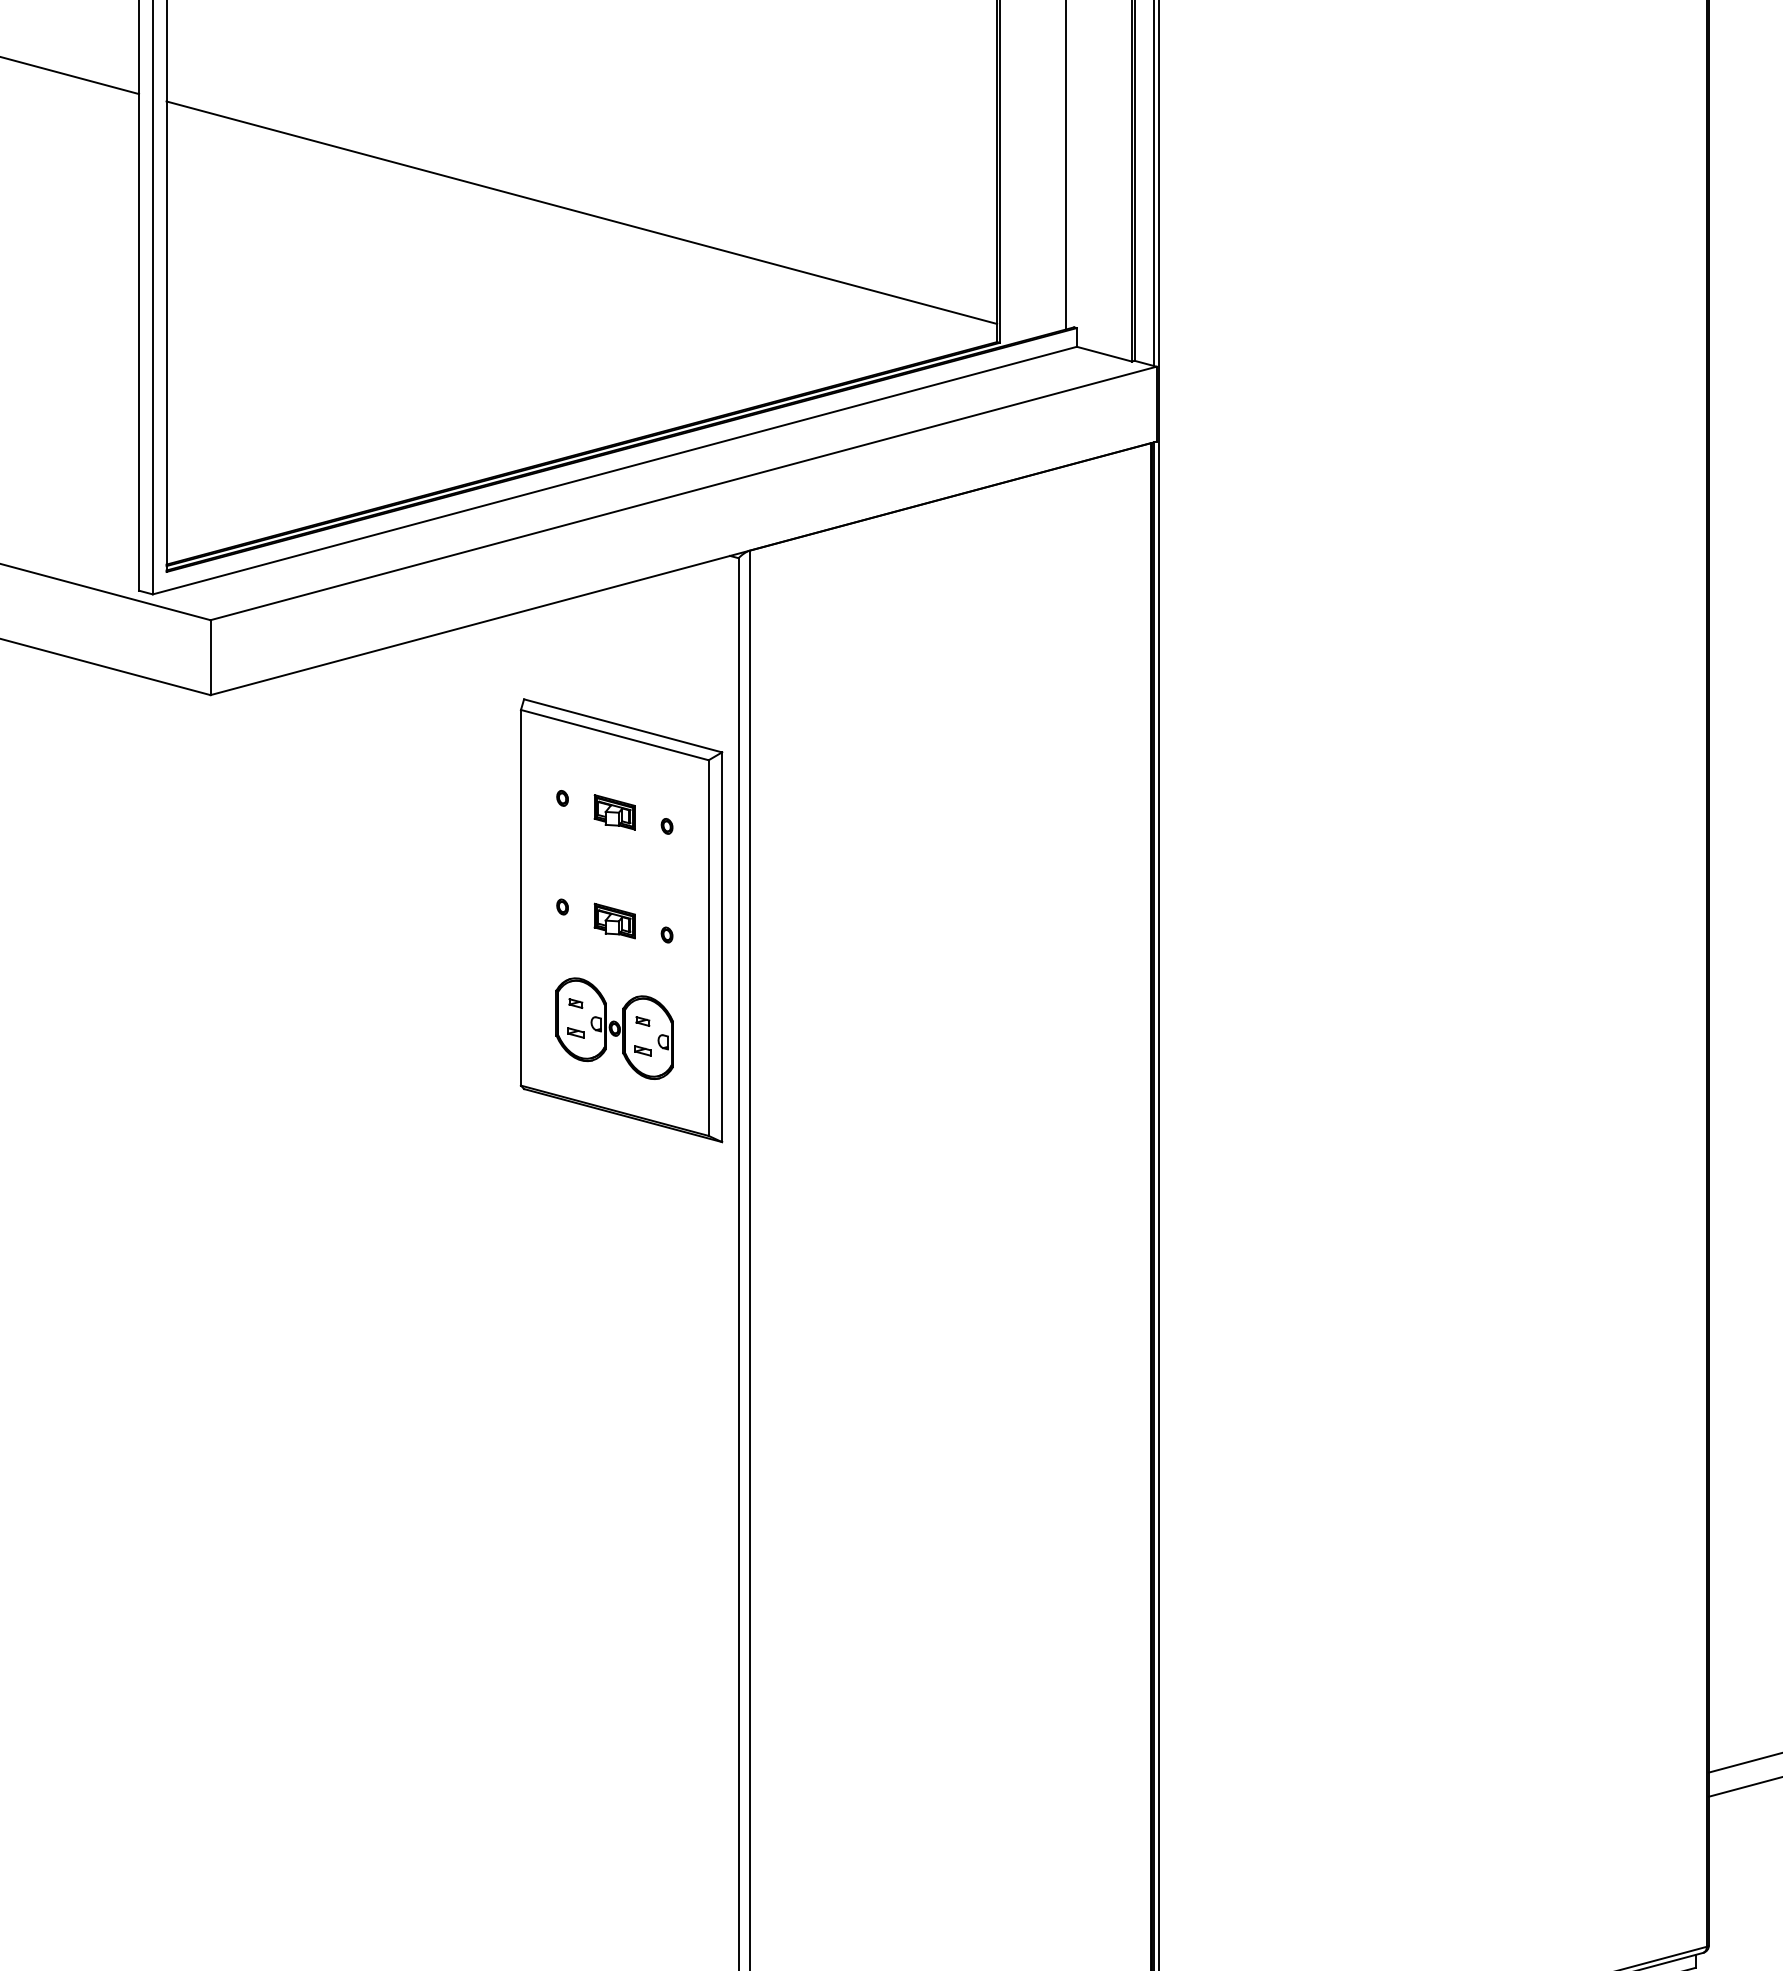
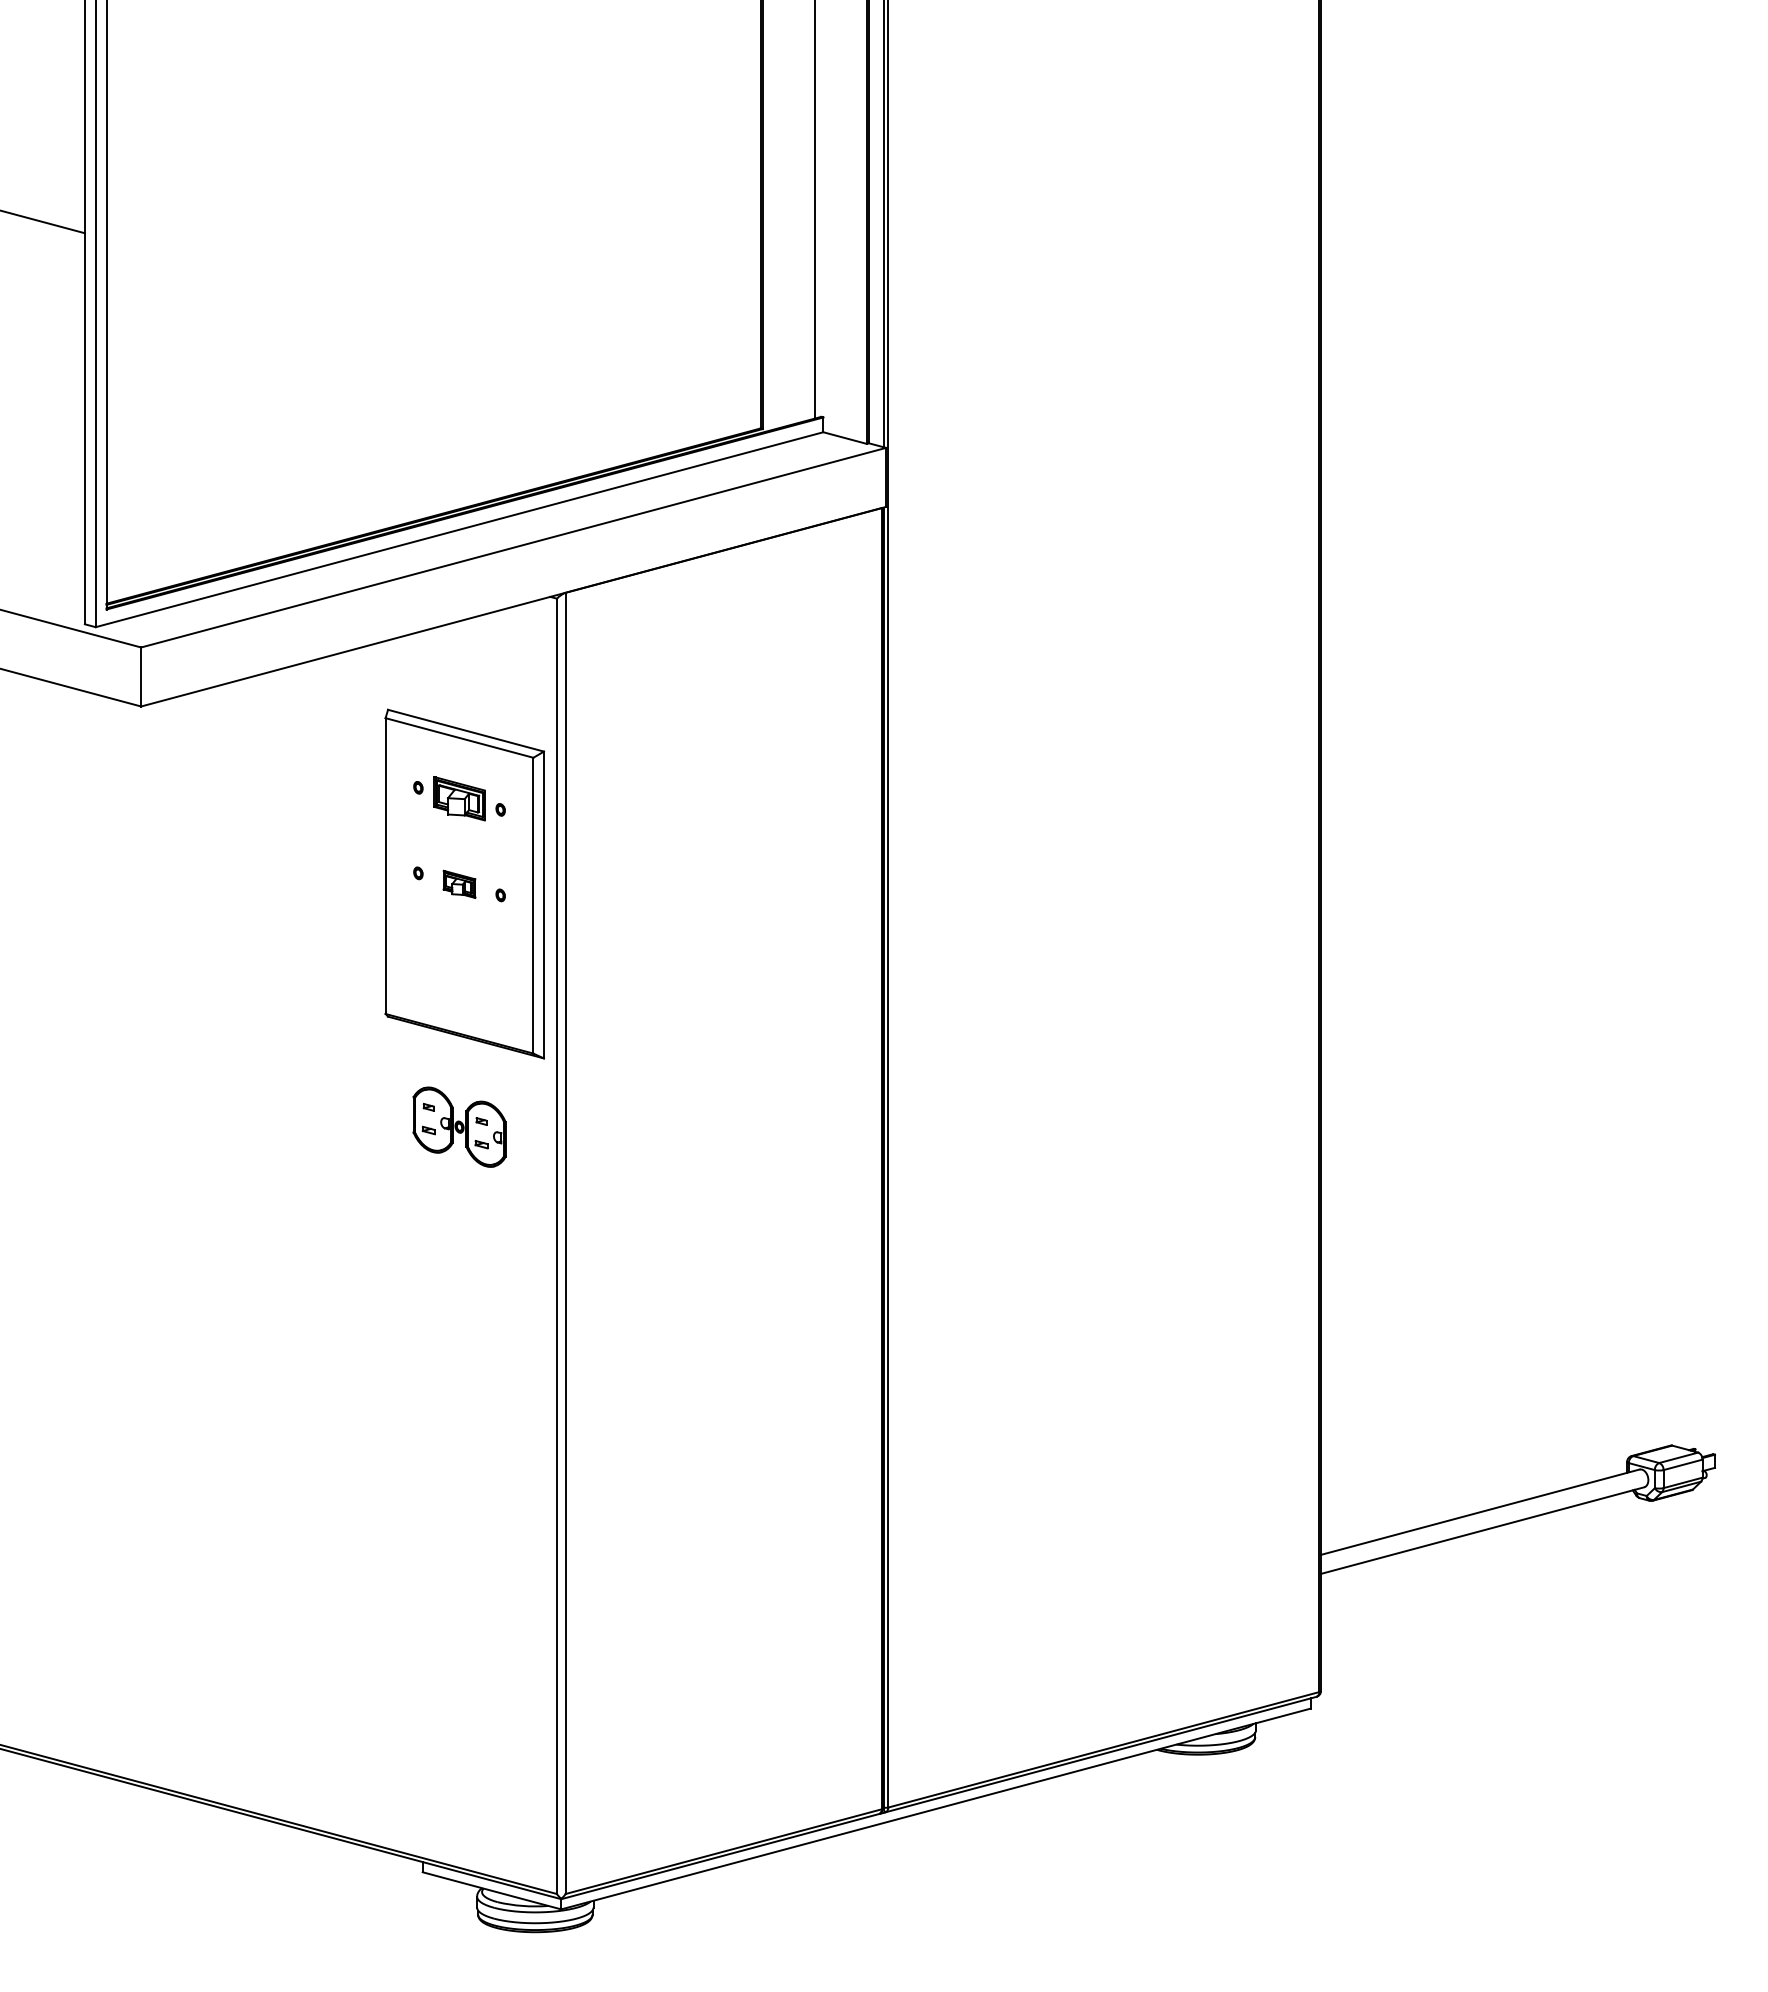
line: (581, 212) -> (433, 326), removed
part: (614, 811) -> (459, 798), size x1.6
part: (614, 1027) -> (459, 1126), moved

